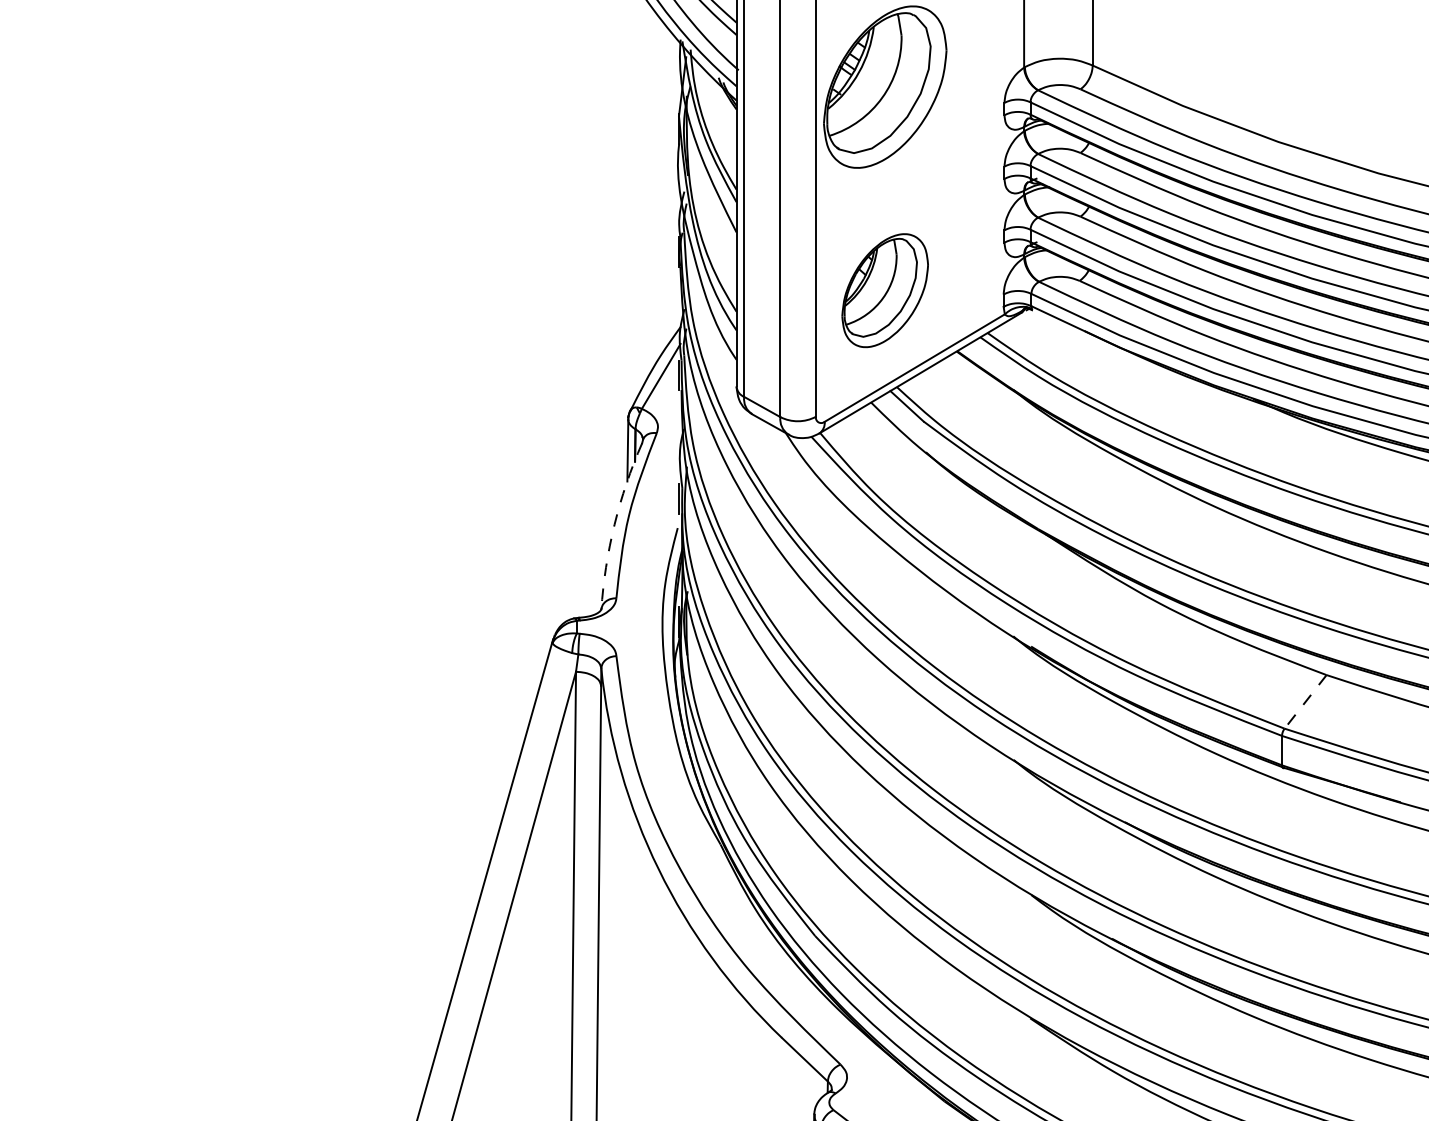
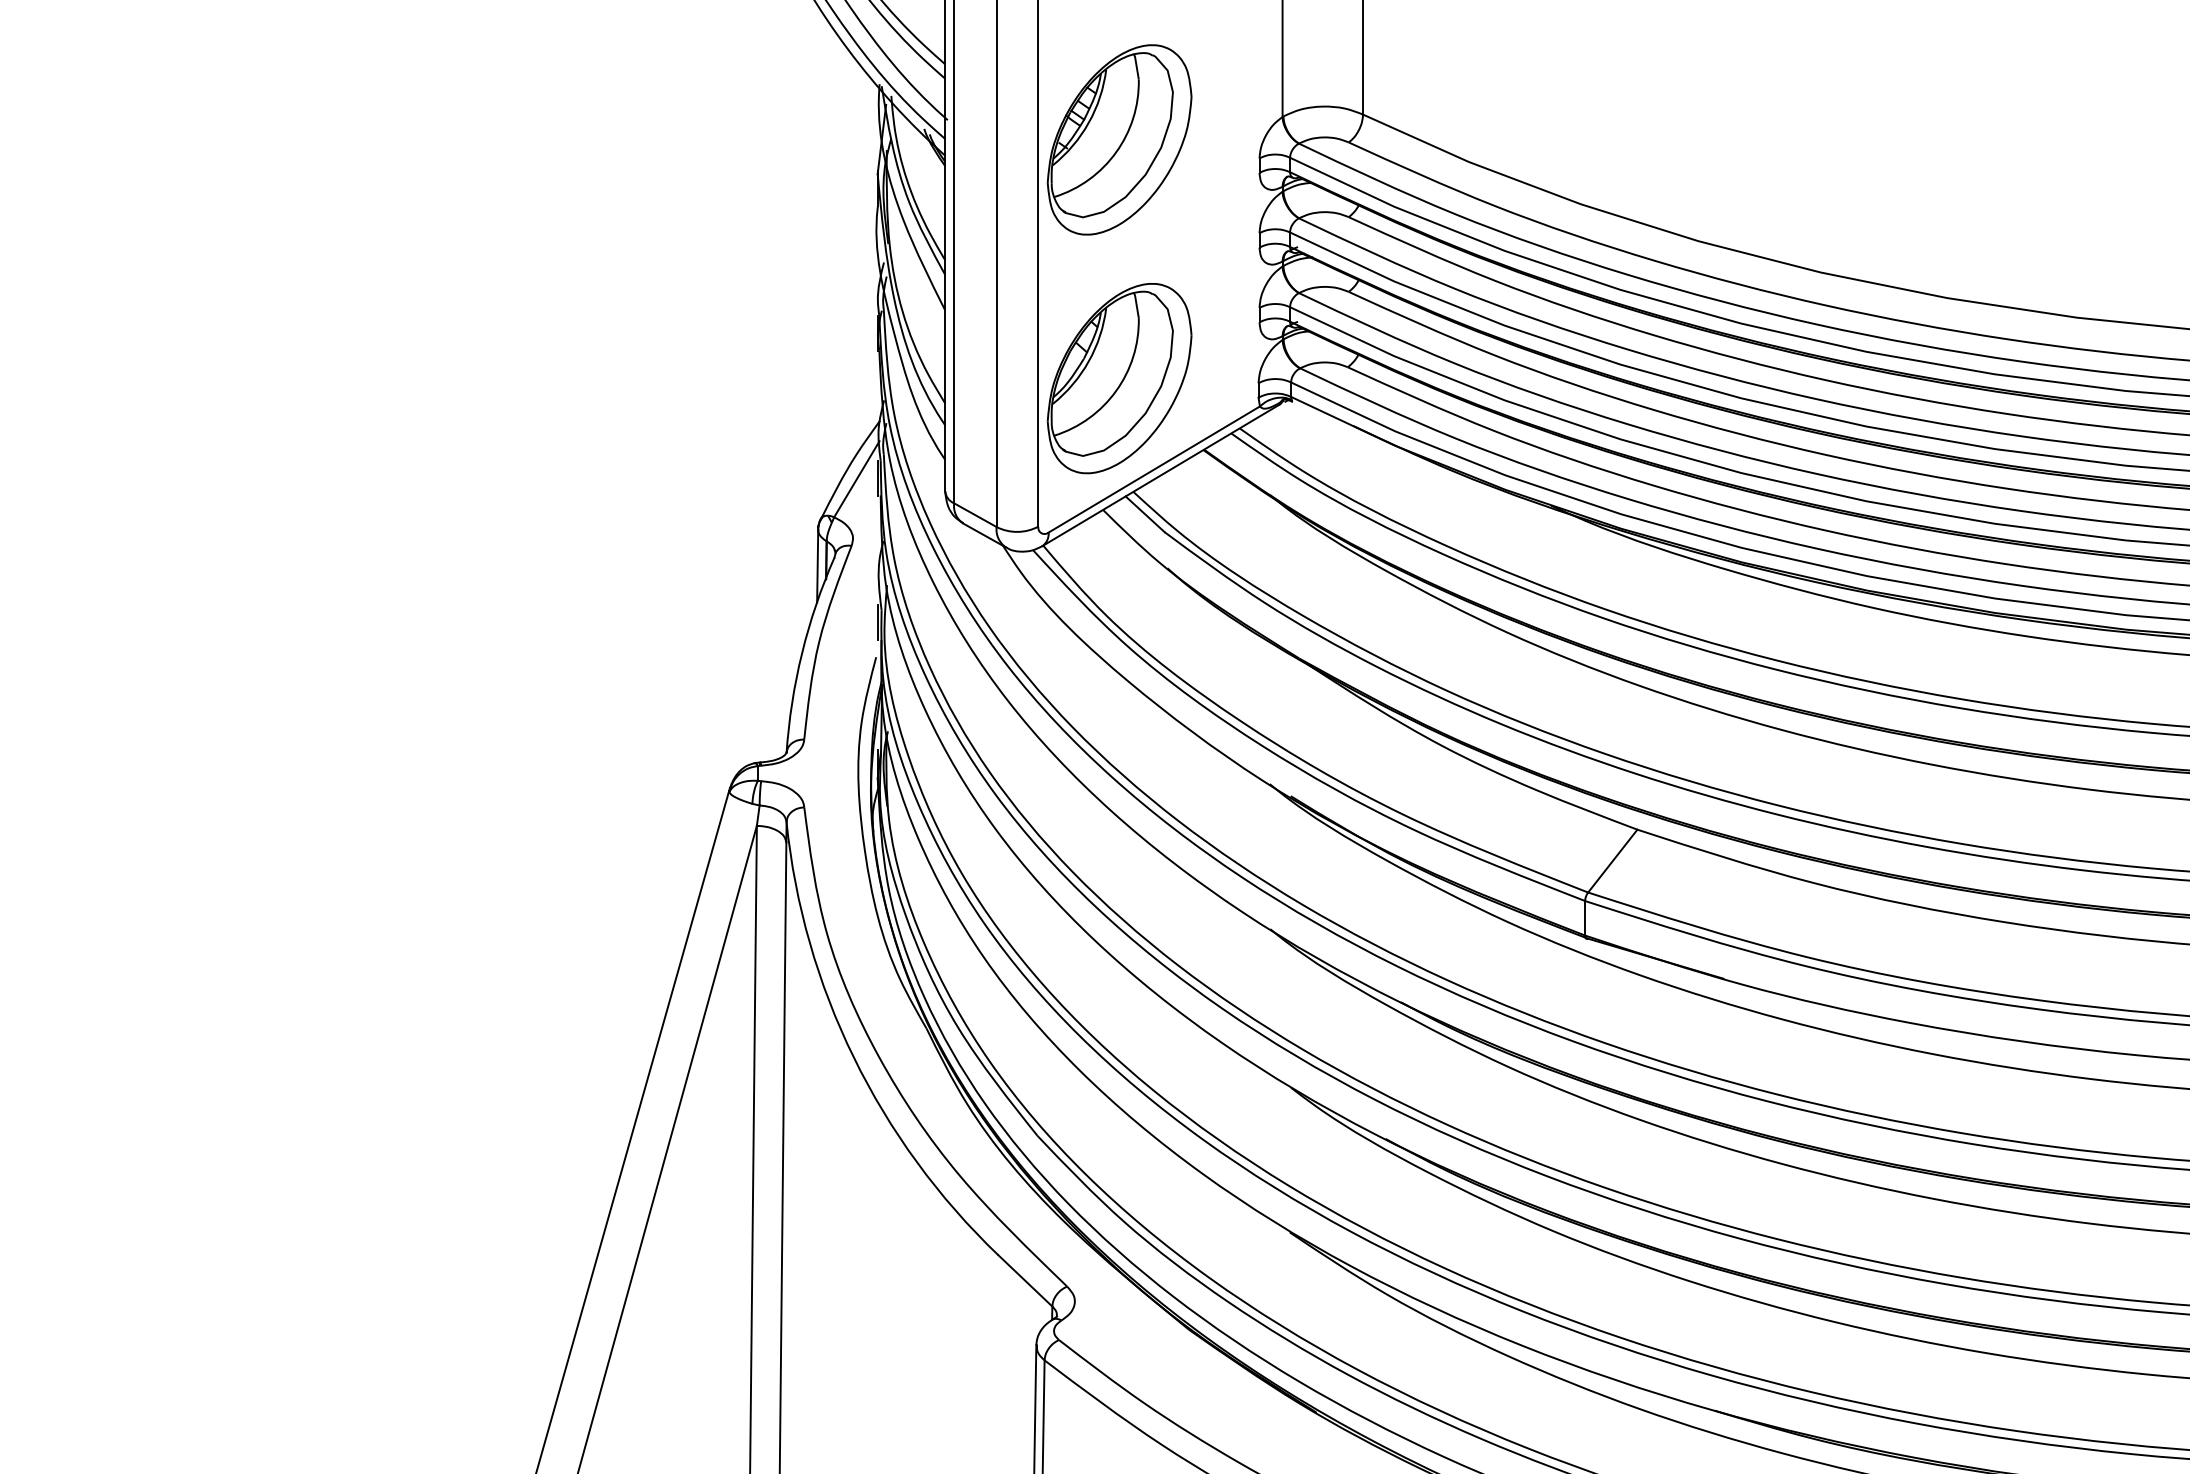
part: (885, 290) -> (1119, 378), size x1.43
arc: (614, 524) -> (802, 653), dashed -> solid
line: (1305, 702) -> (1612, 861), dashed -> solid

